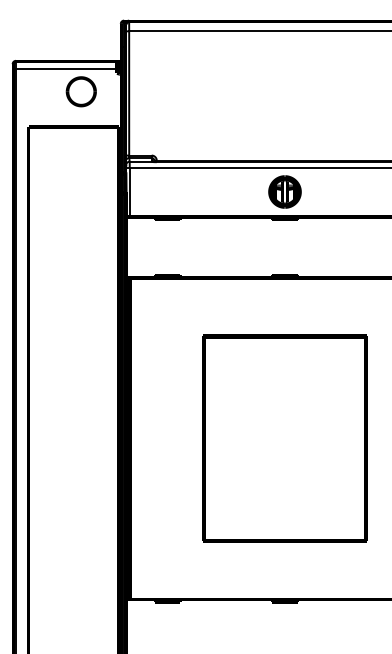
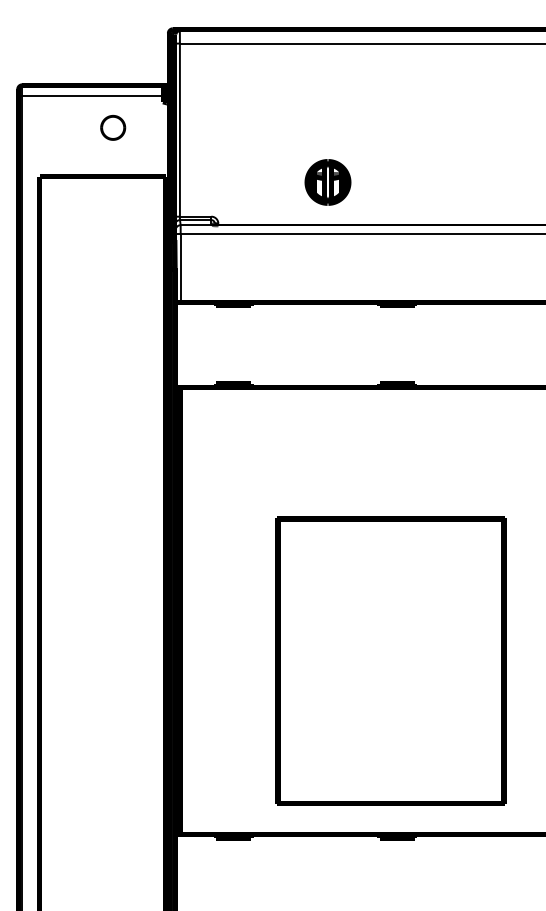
part: (80, 91) -> (112, 127), size x0.6
part: (284, 192) -> (327, 182), moved
part: (284, 438) -> (390, 660), moved

